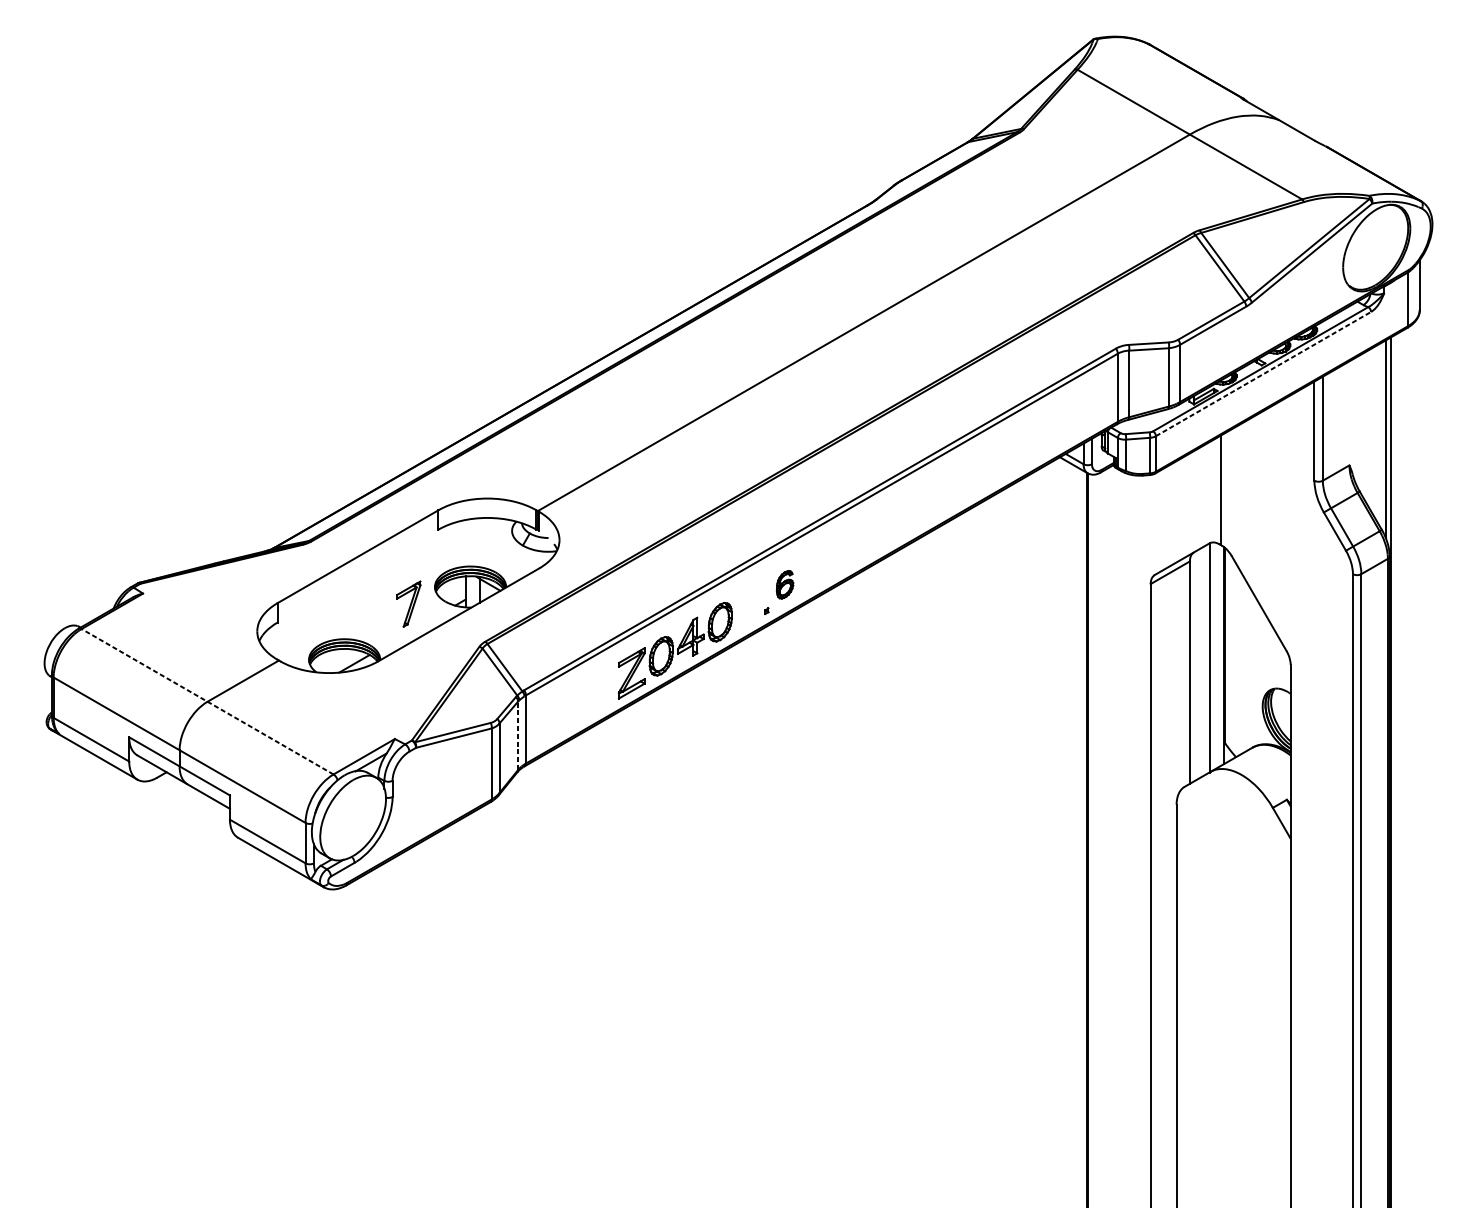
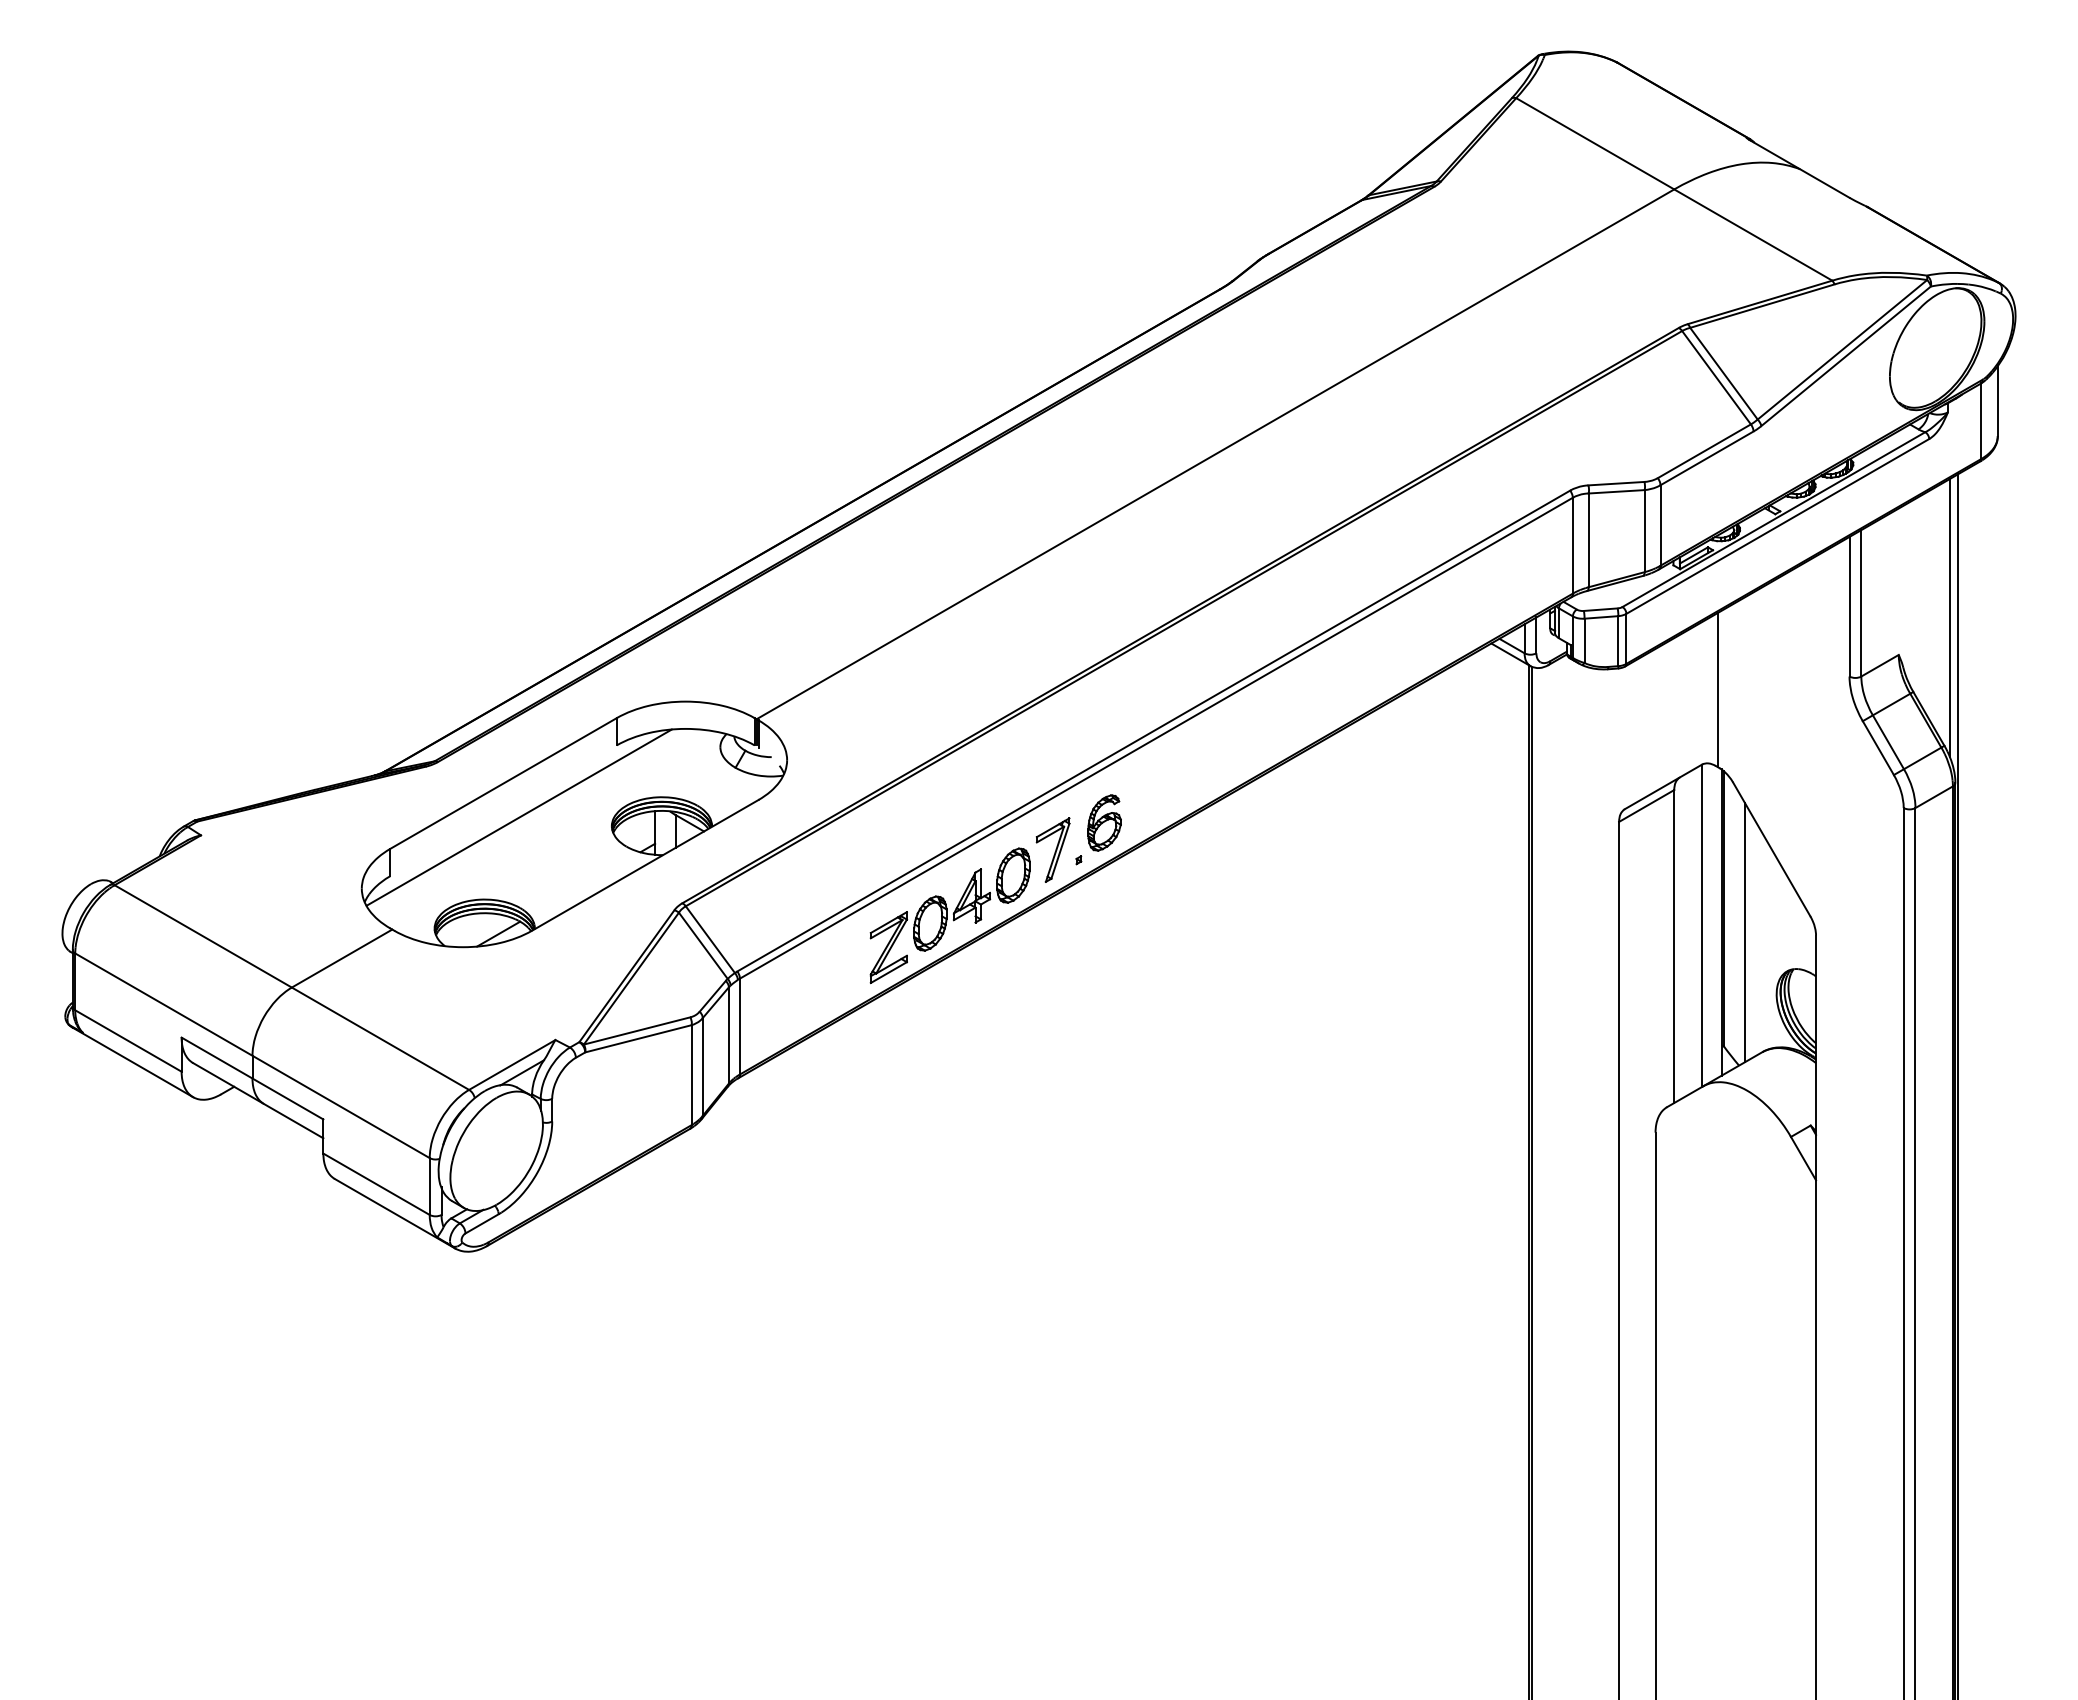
line: (1263, 374) -> (1777, 526), dashed -> solid
line: (368, 580) -> (518, 817), added
part: (785, 584) -> (1104, 822), size x1.43
part: (408, 603) -> (1052, 849), moved
line: (1240, 662) -> (1745, 932), added
line: (207, 701) -> (291, 987), dashed -> solid
line: (517, 735) -> (728, 1035), dashed -> solid

